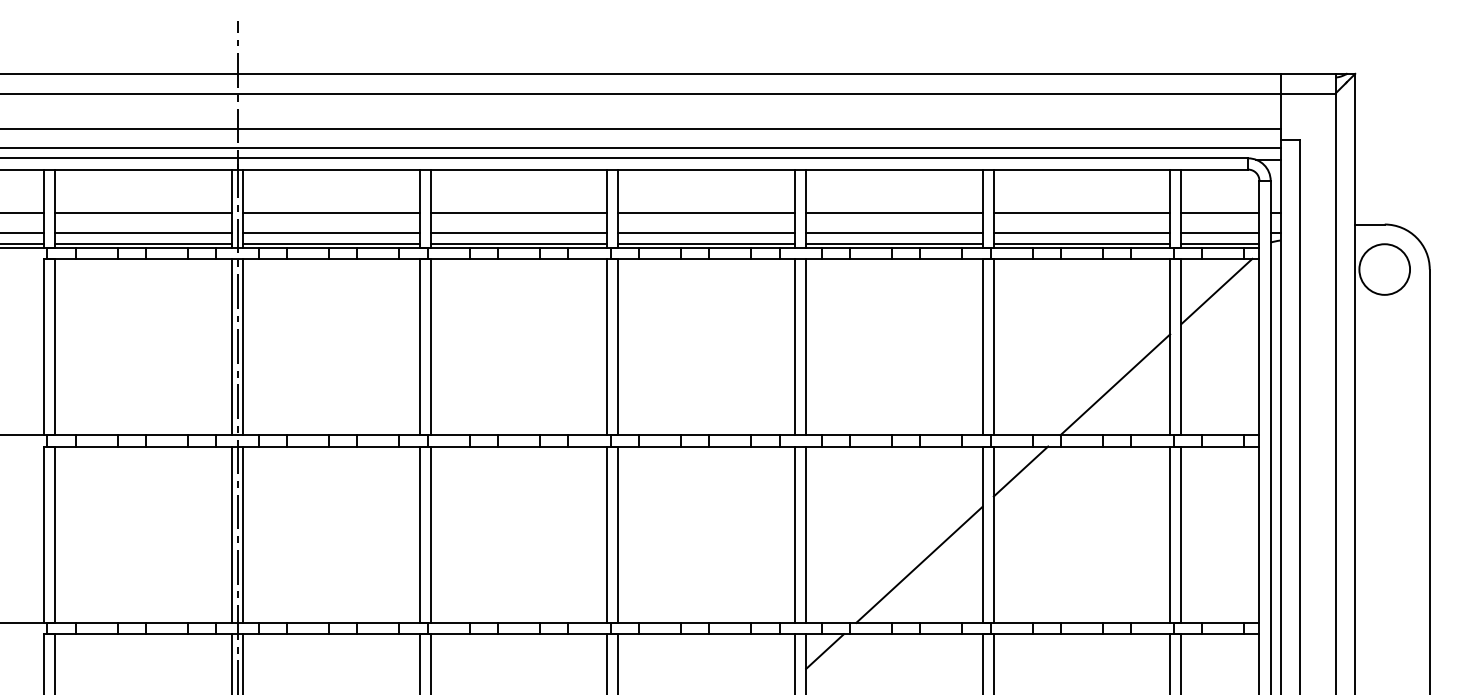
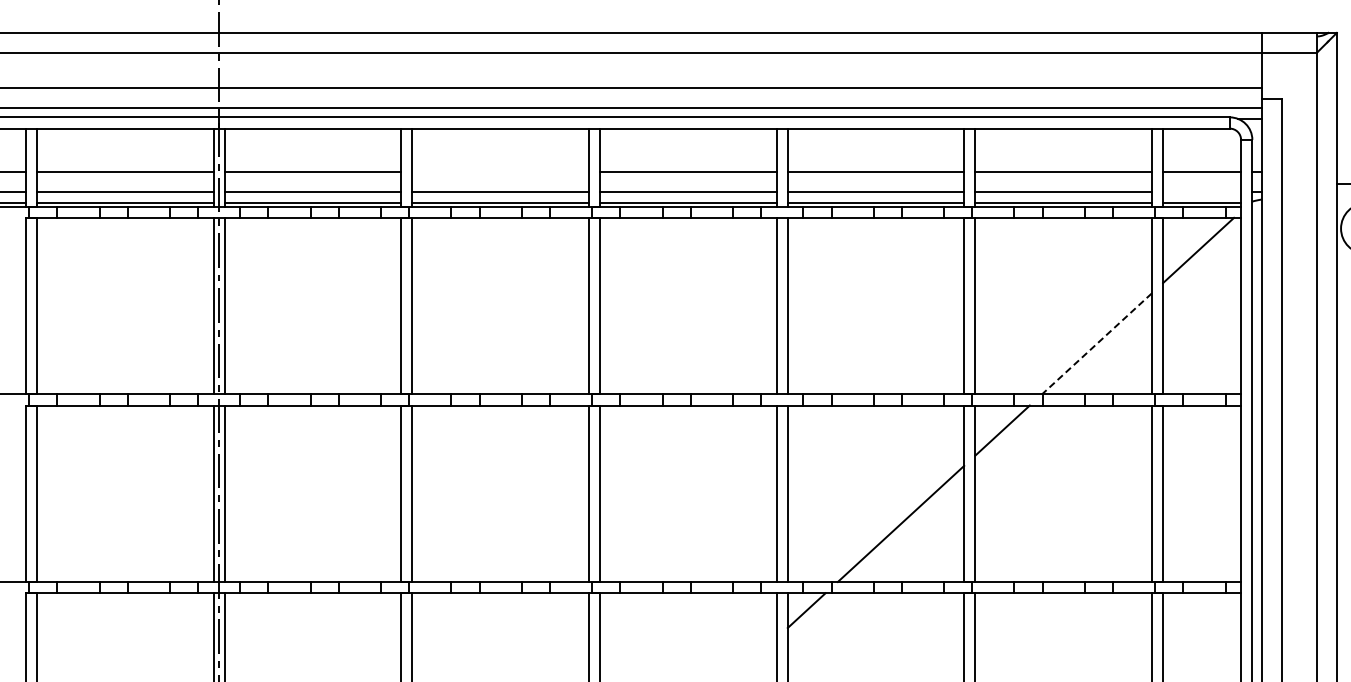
line: (518, 213) -> (500, 172), removed
line: (1220, 232) -> (1202, 191), removed
line: (1115, 384) -> (1097, 343), solid -> dashed

